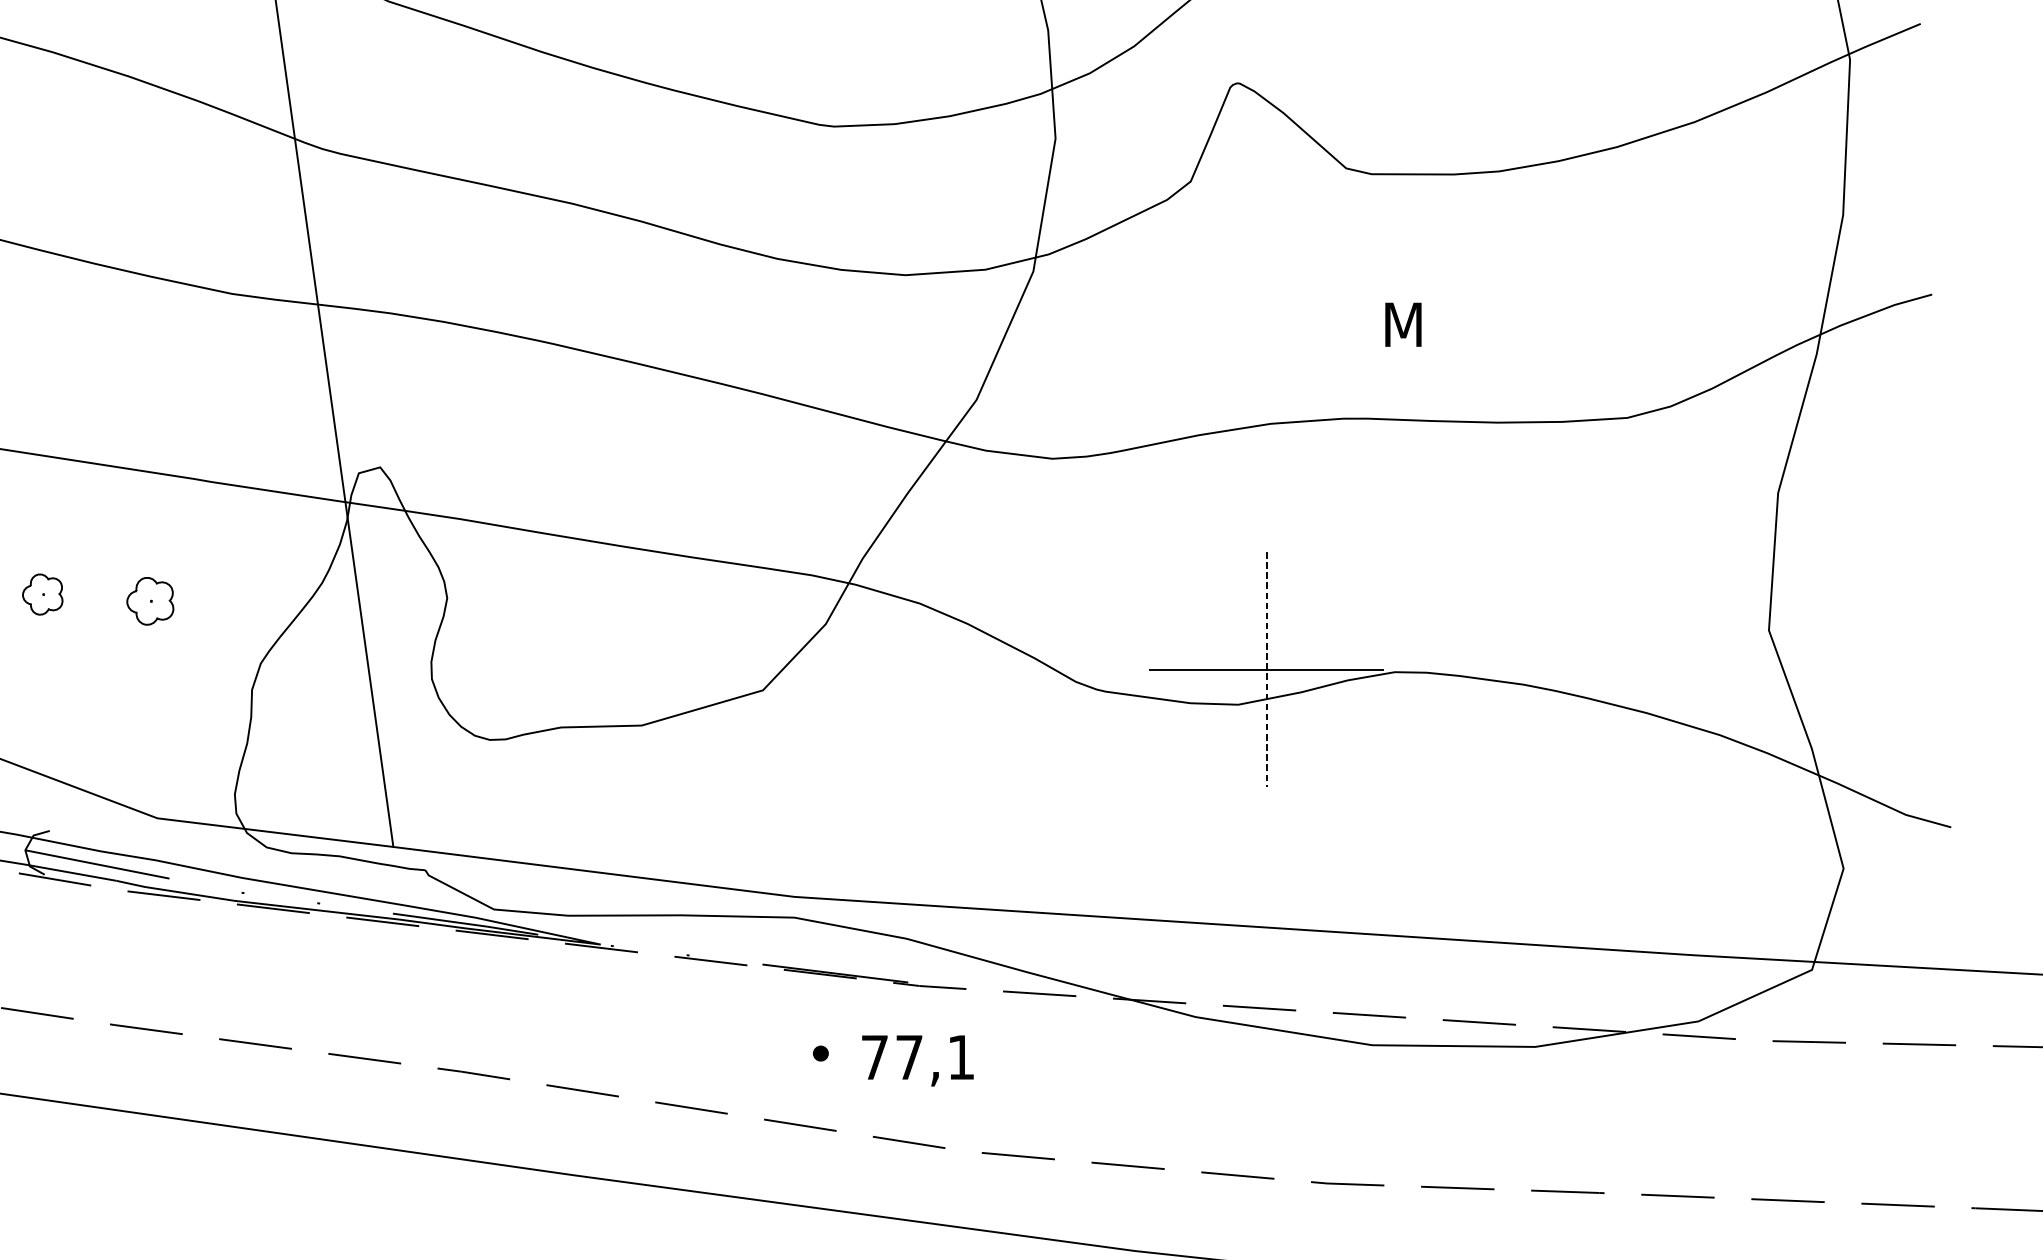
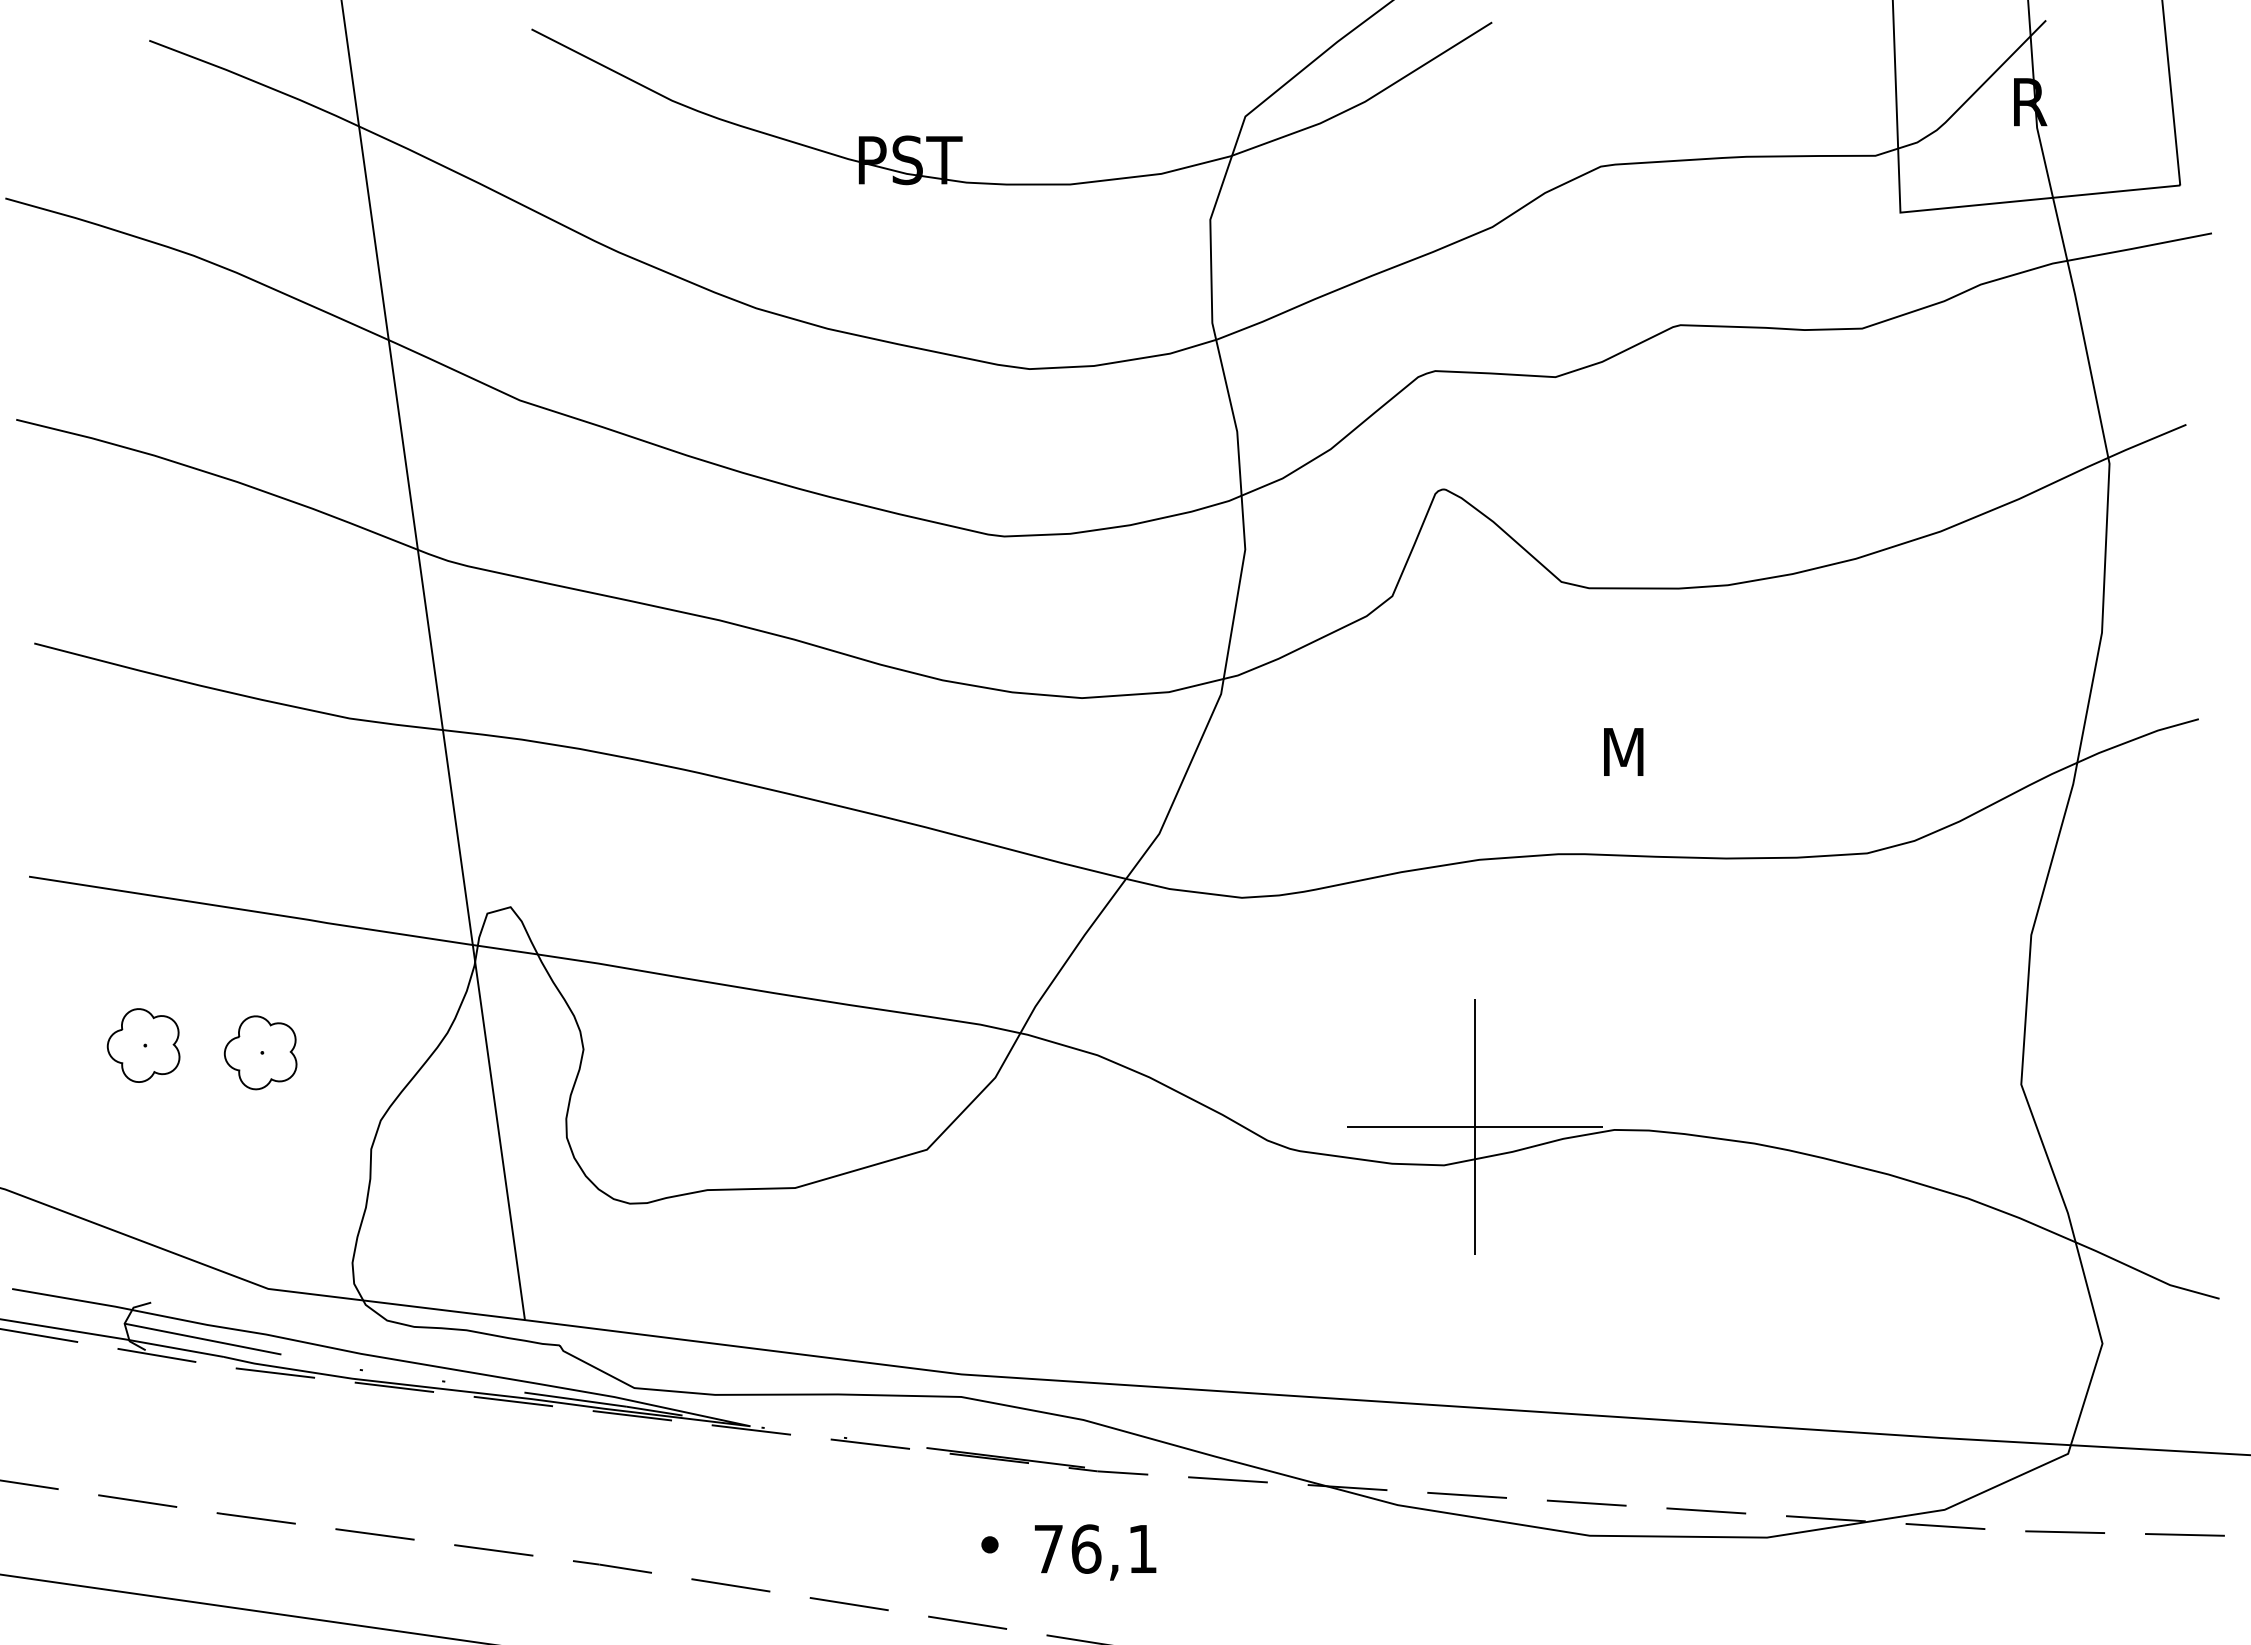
part: (42, 594) -> (143, 1045), size x1.67
part: (150, 600) -> (260, 1052), size x1.43
line: (1267, 669) -> (1475, 1127), dashed -> solid
text: (909, 1056) -> (1086, 1548), 77,1 -> 76,1

